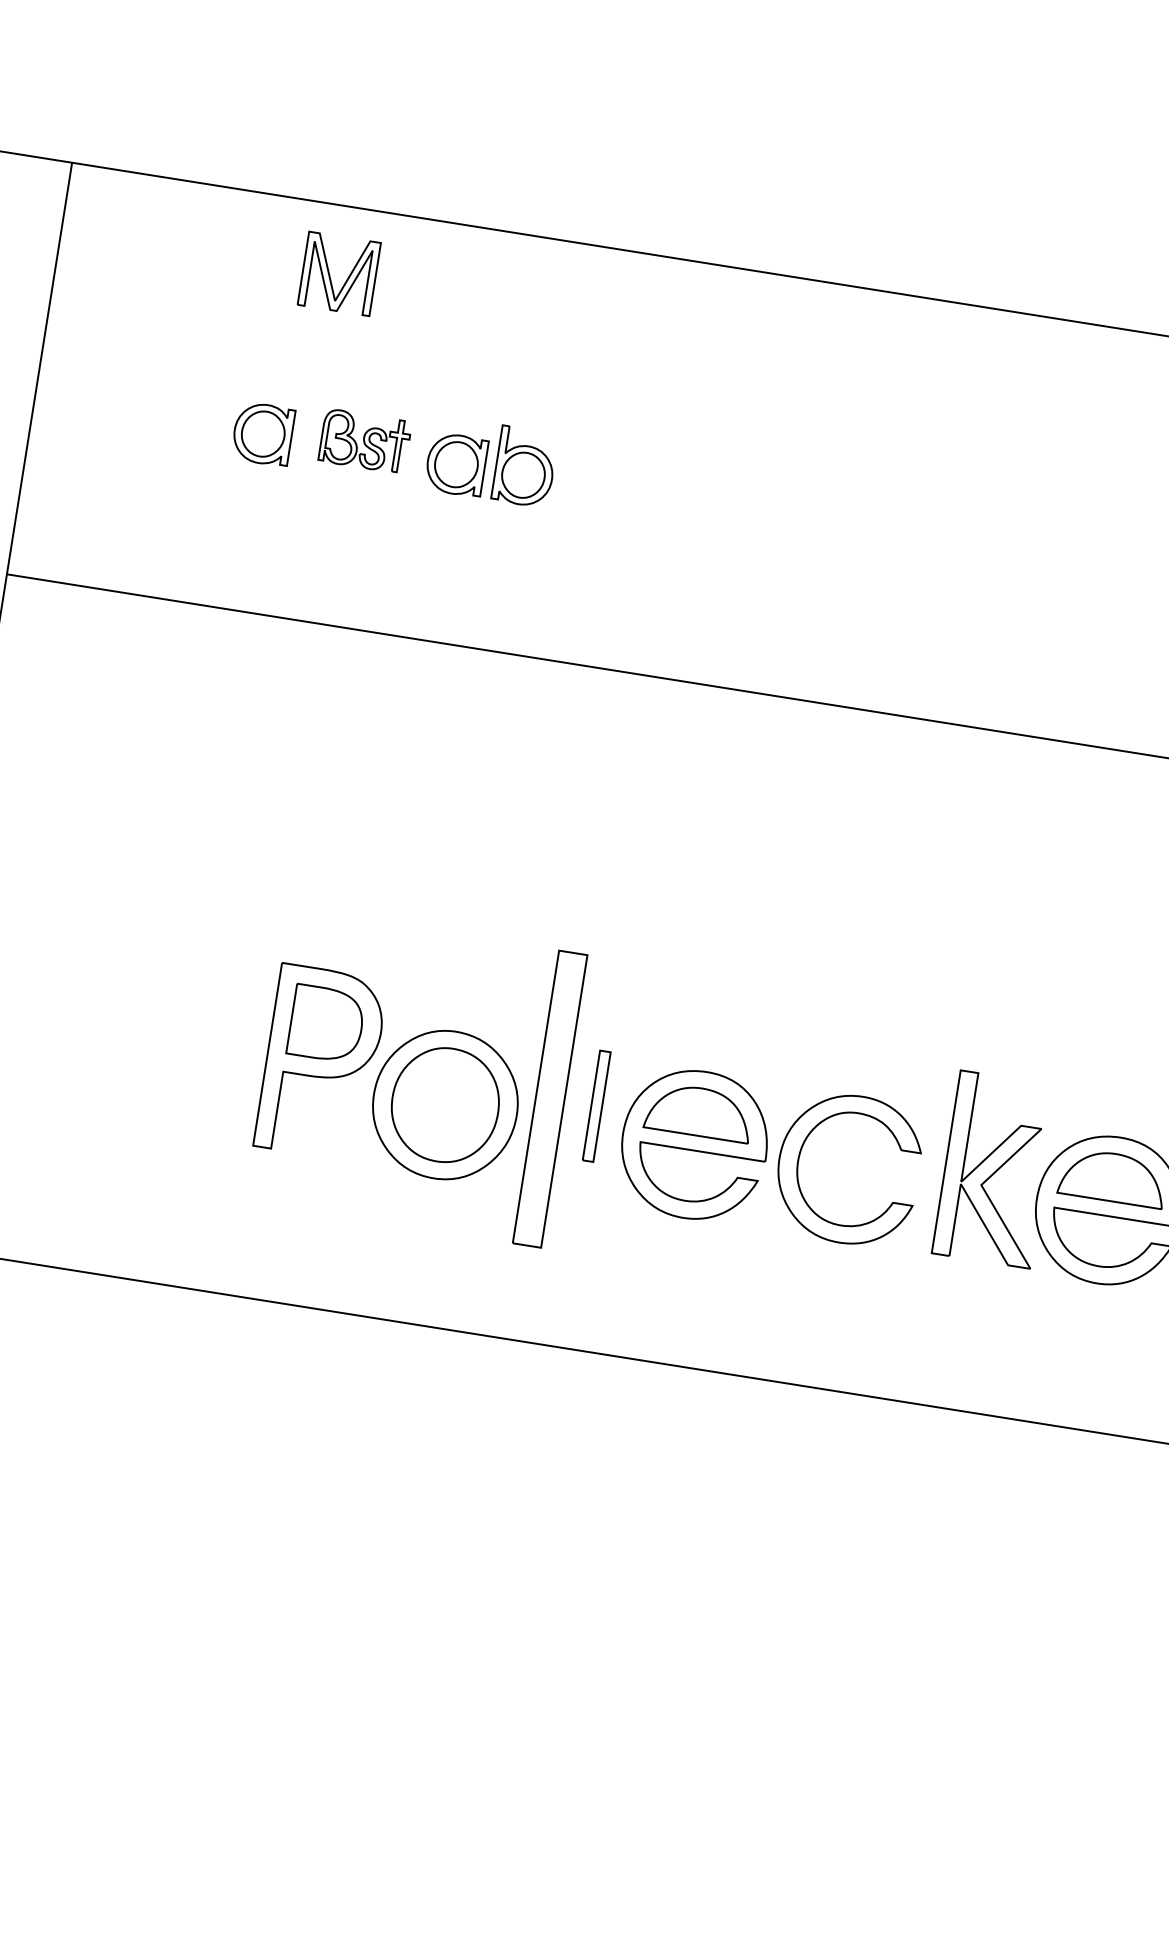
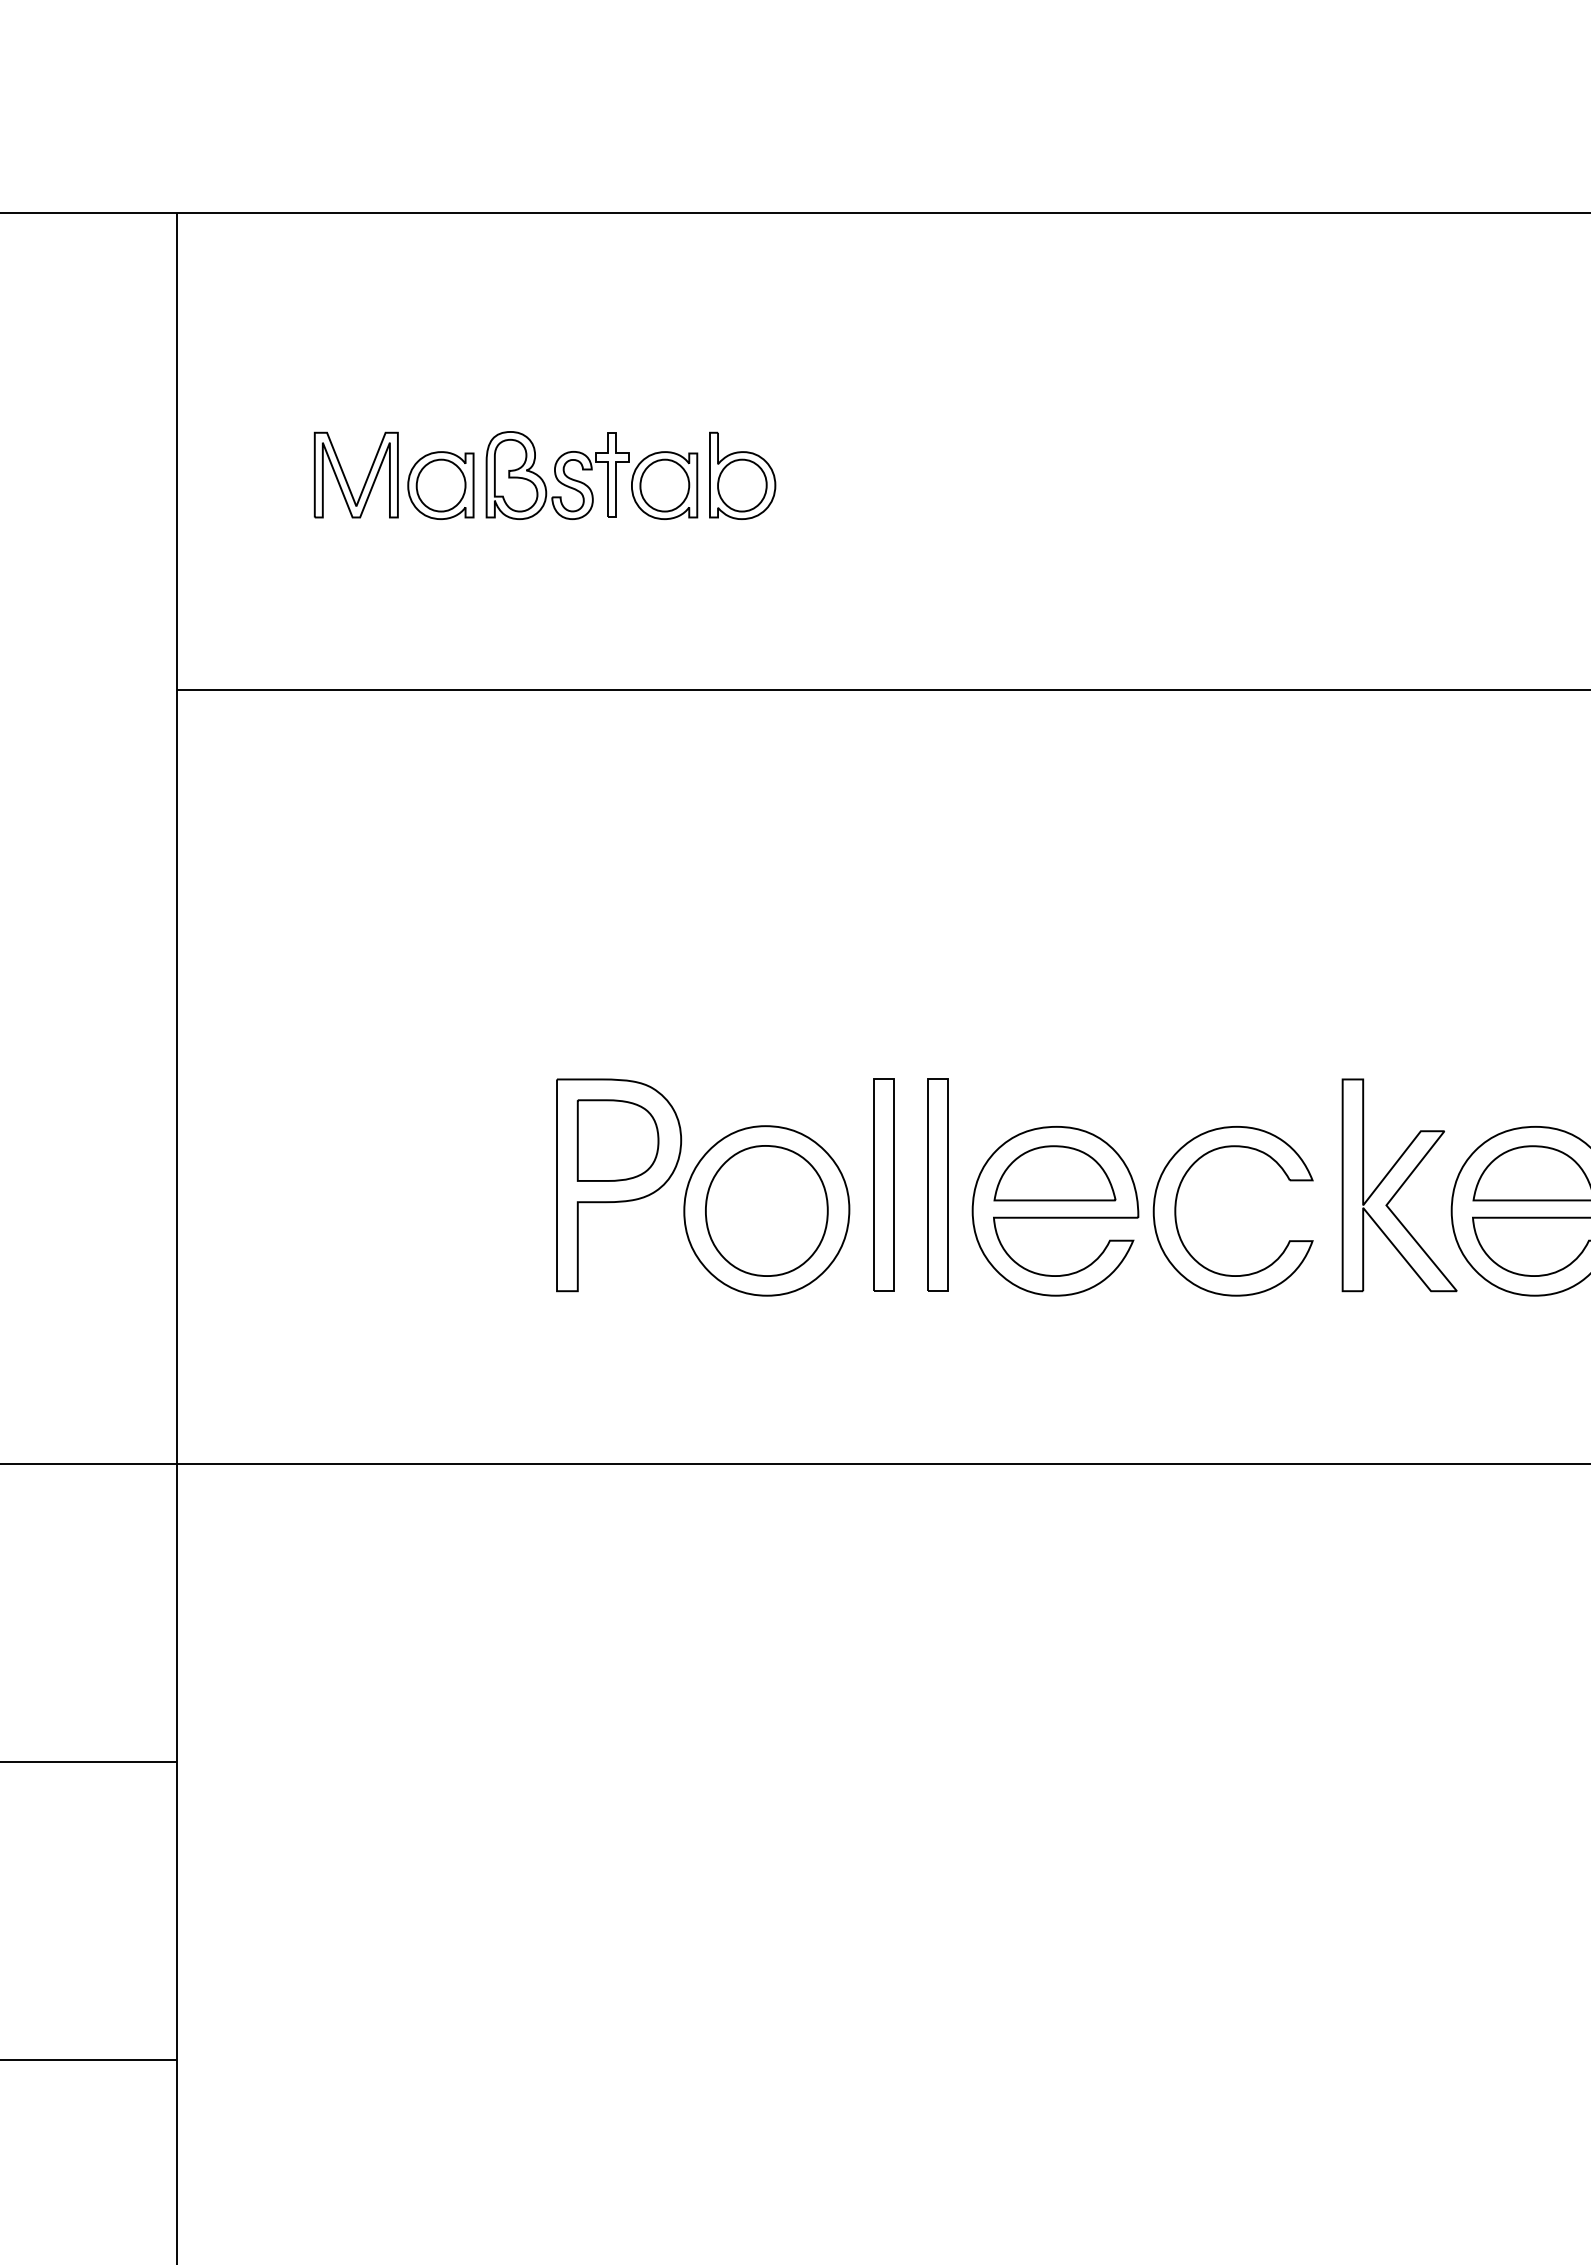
part: (330, 275) -> (346, 478), moved
part: (365, 441) -> (557, 475), size x1.43
part: (549, 1098) -> (883, 1184), size x0.62
part: (596, 1105) -> (937, 1184), size x1.67

